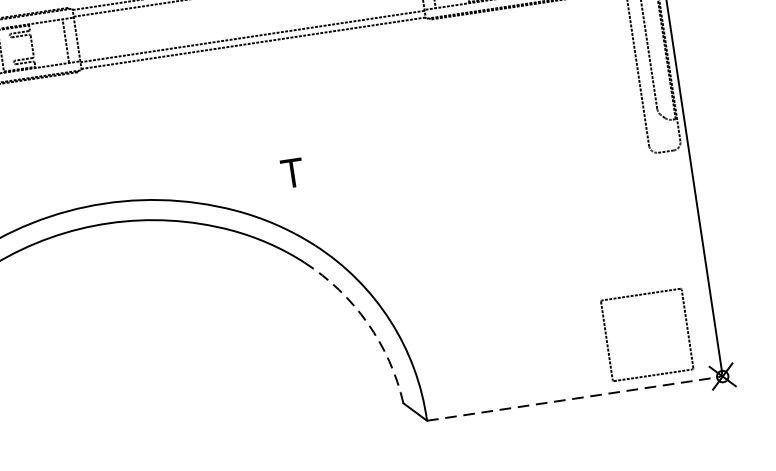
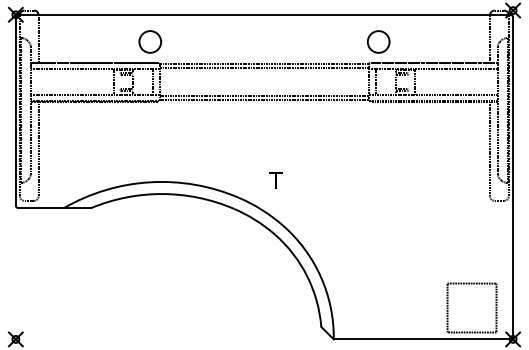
arc: (368, 323) -> (307, 276), dashed -> solid
line: (573, 399) -> (422, 339), dashed -> solid

